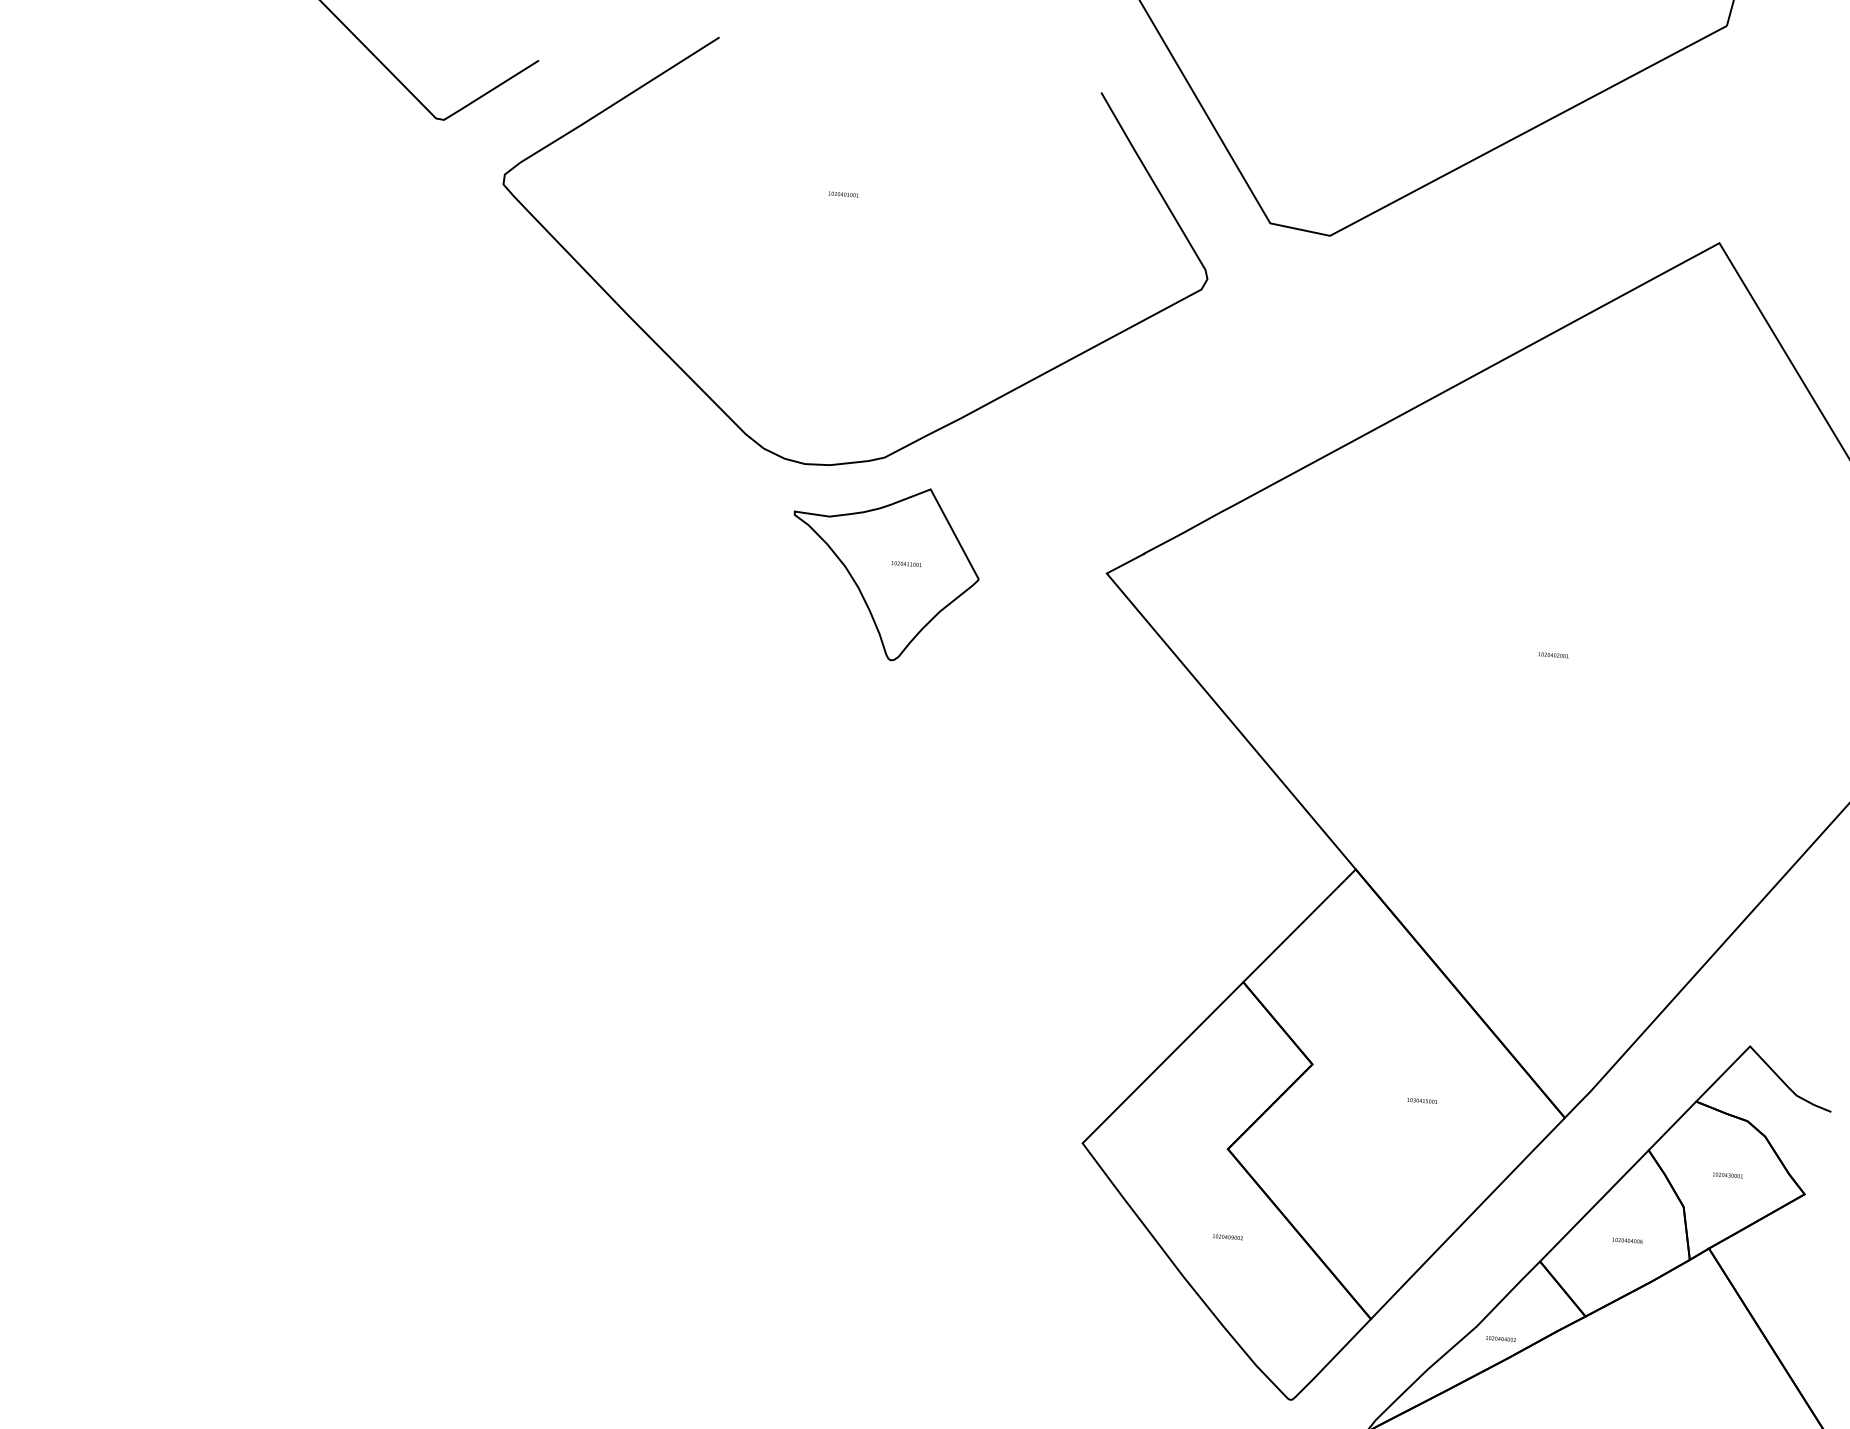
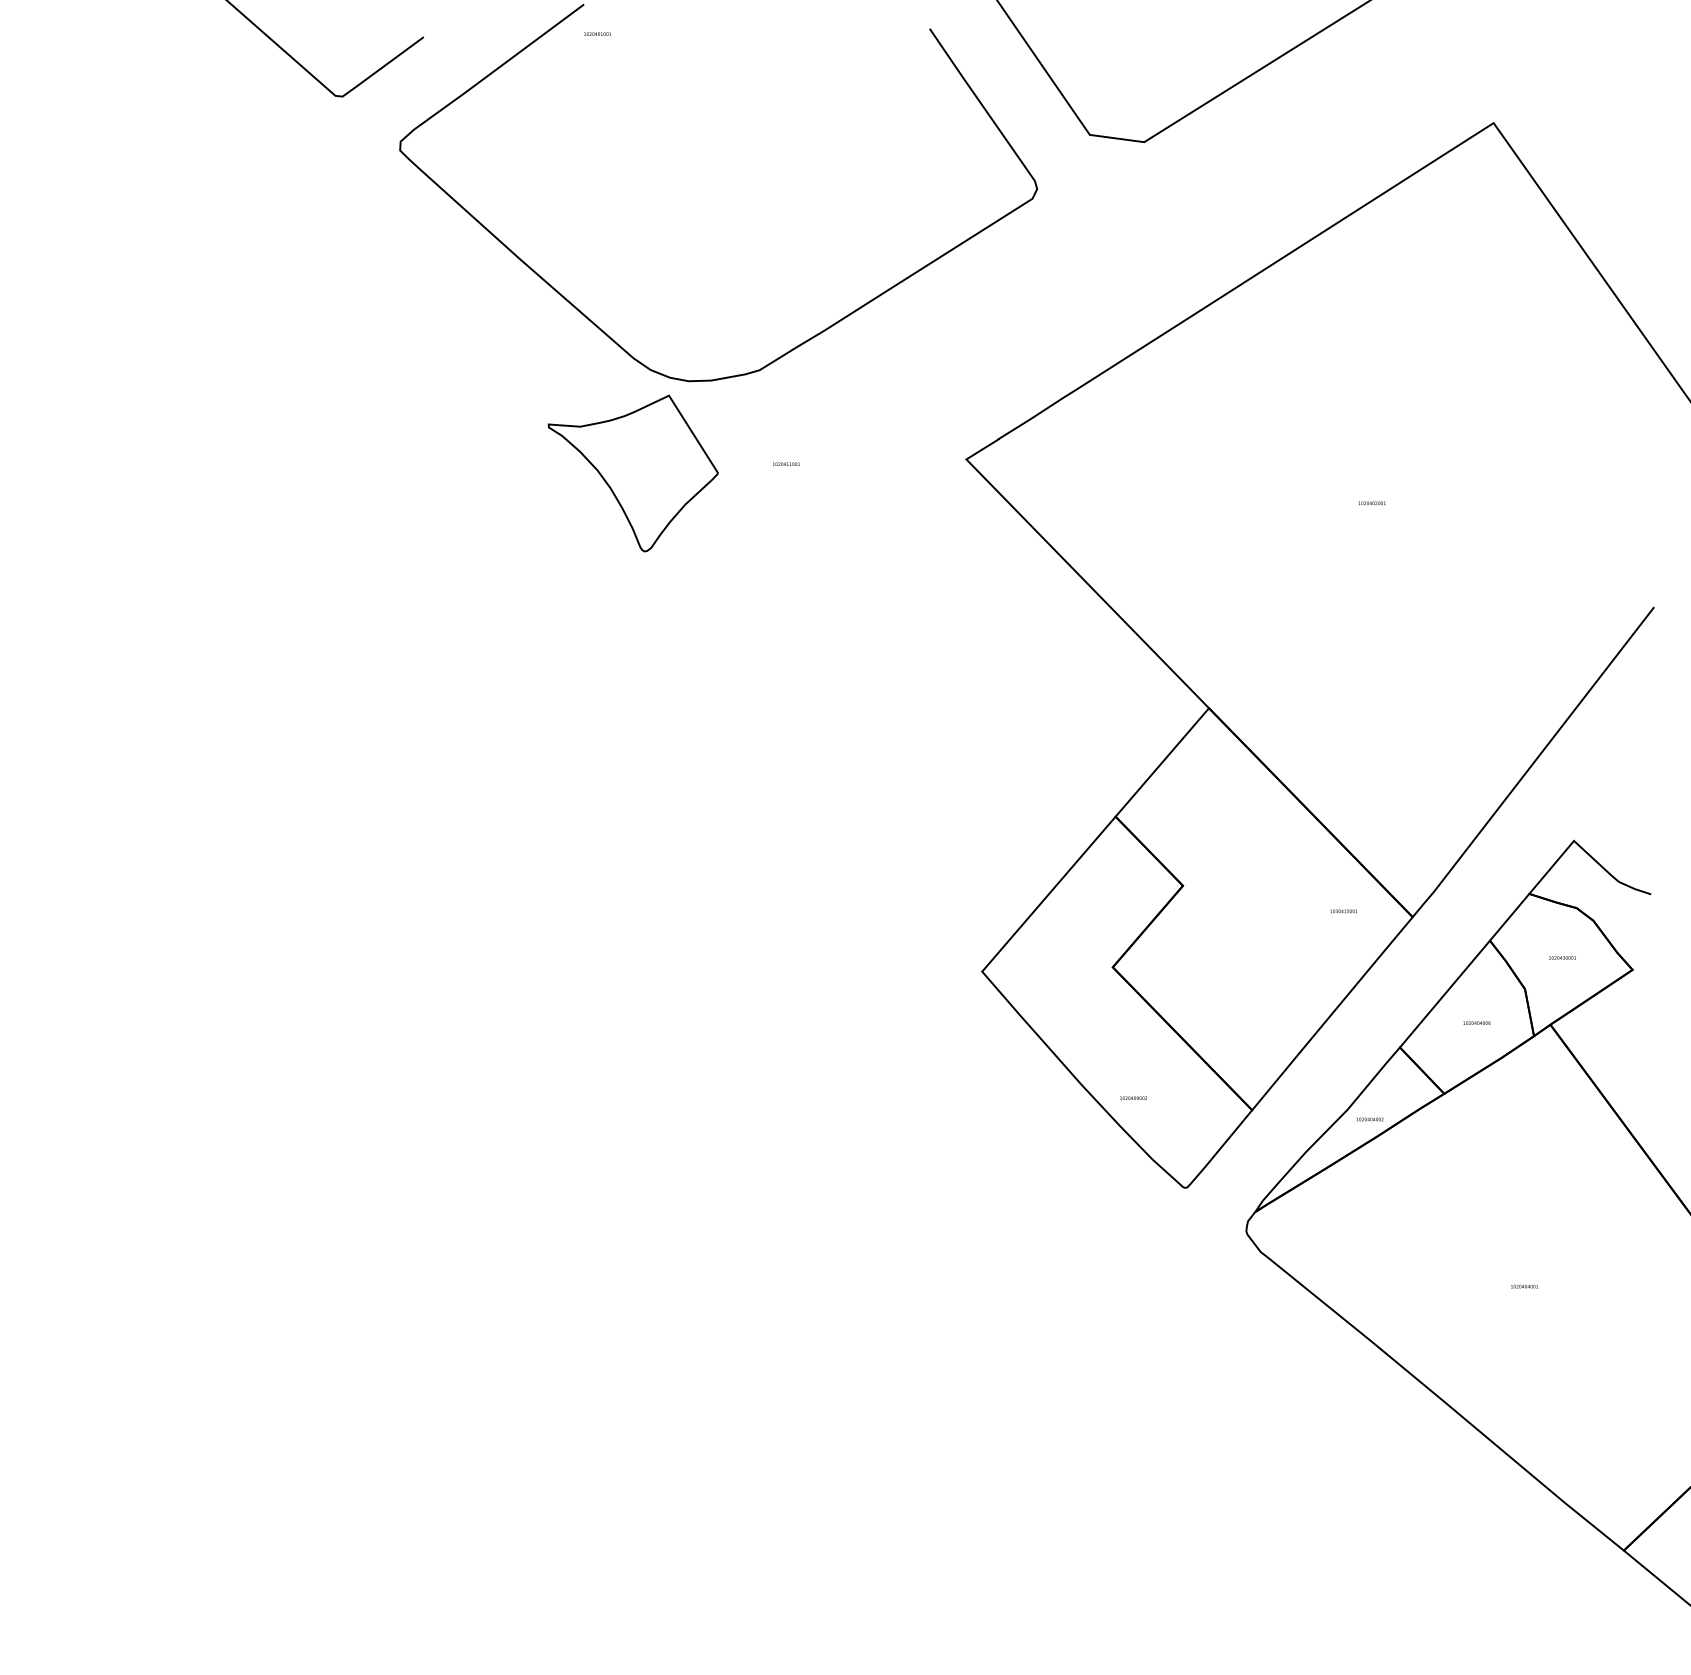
text: (843, 193) -> (597, 33), moved
part: (883, 572) -> (632, 473), moved
text: (1421, 1101) -> (1343, 911), moved
text: (1227, 1236) -> (1133, 1097), moved

